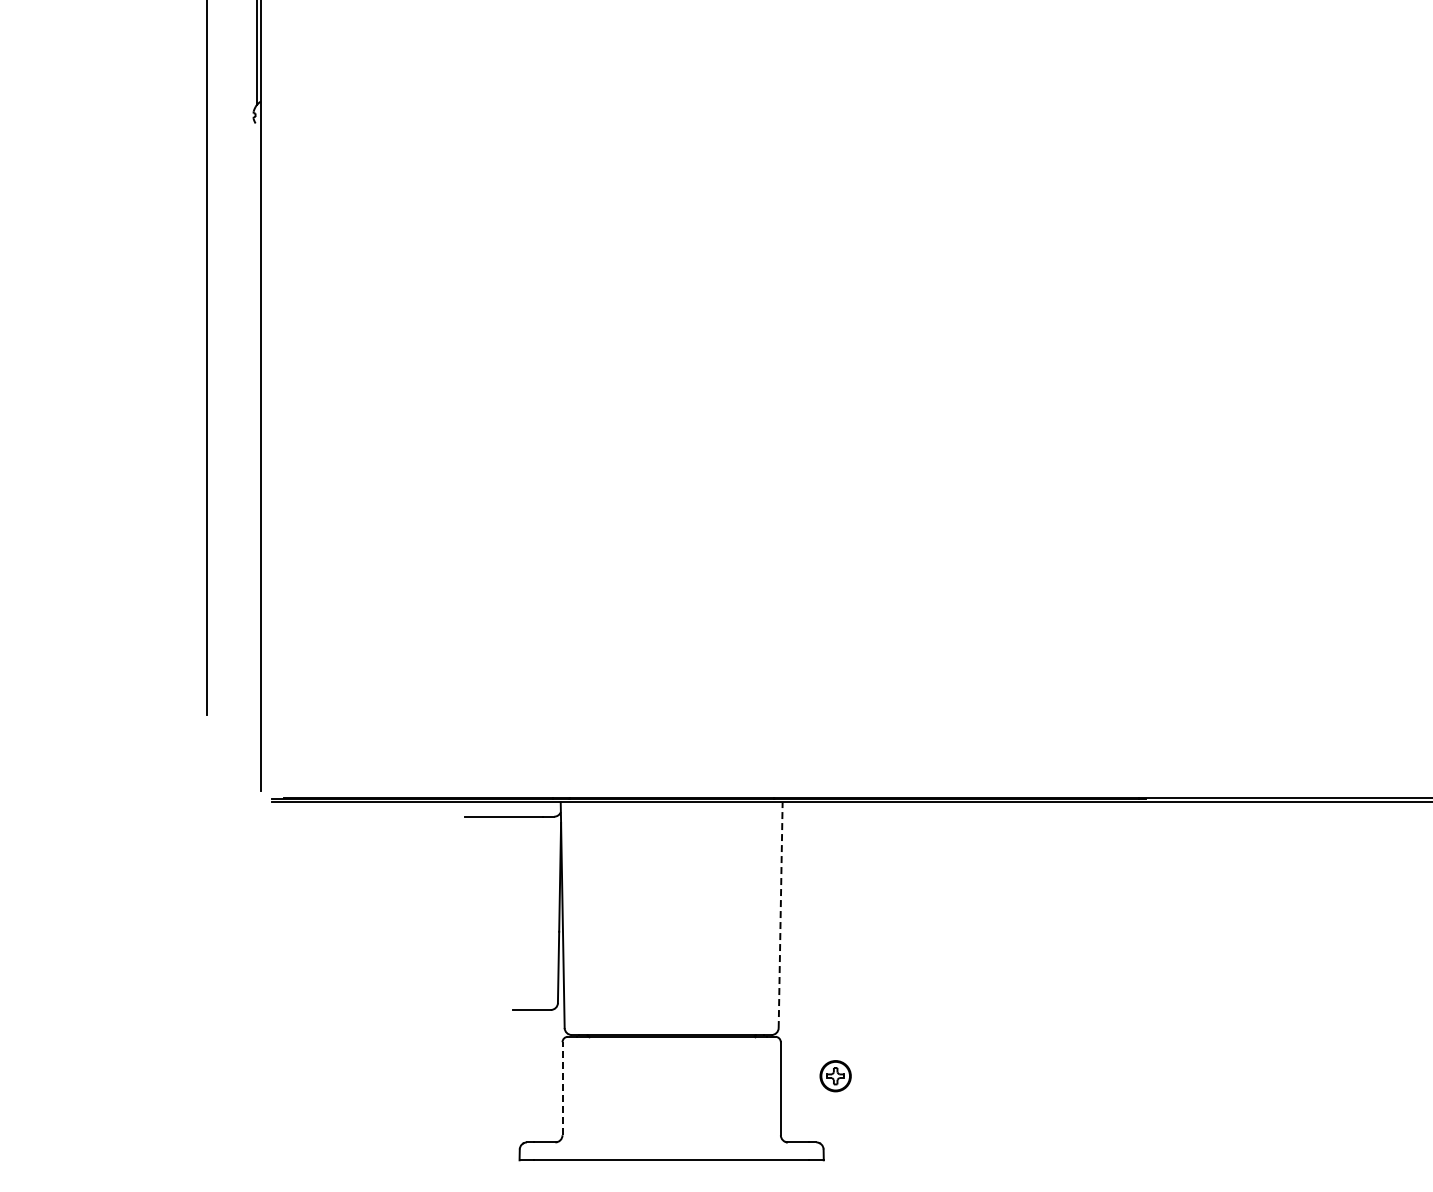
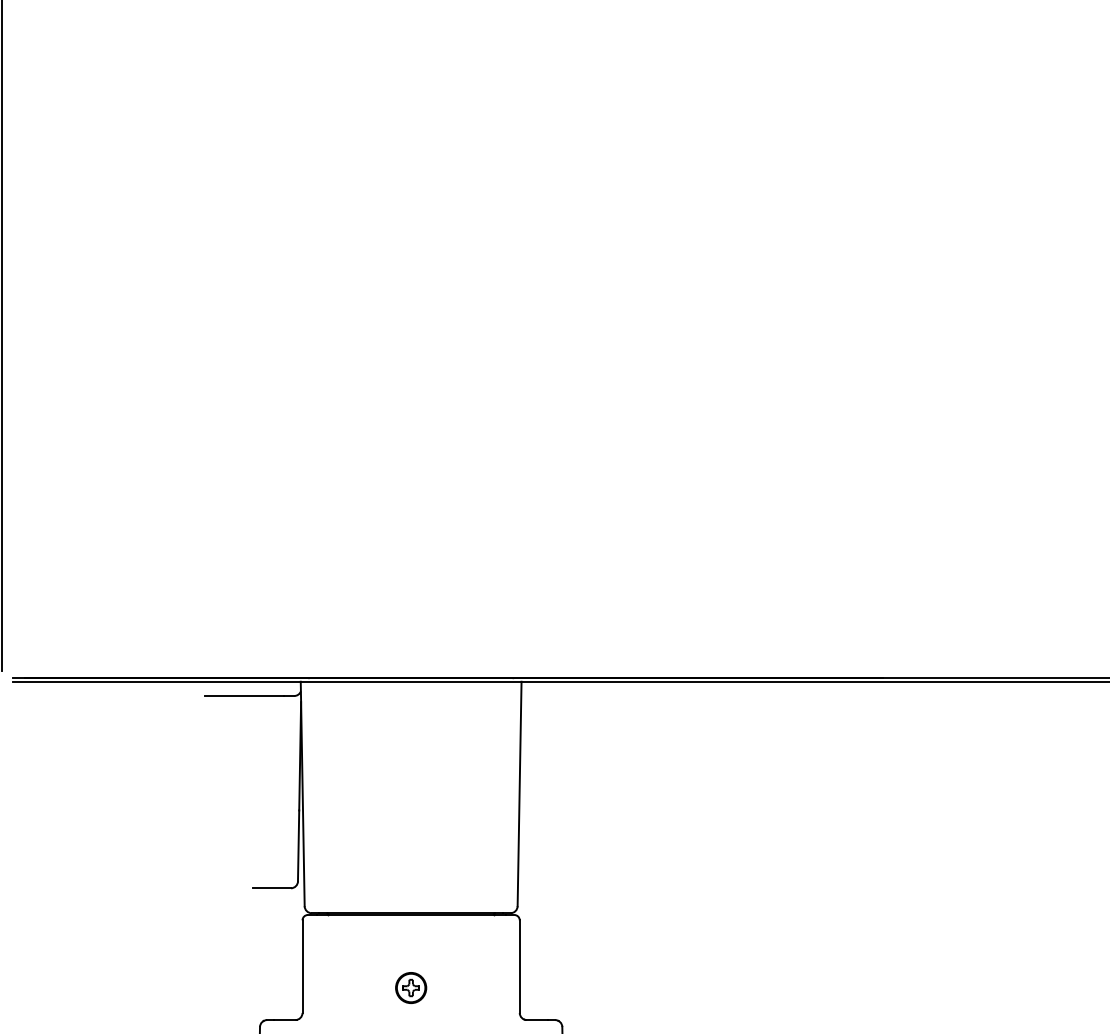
line: (780, 915) -> (519, 794), dashed -> solid
part: (835, 1076) -> (410, 988), moved
line: (562, 1088) -> (302, 966), dashed -> solid

